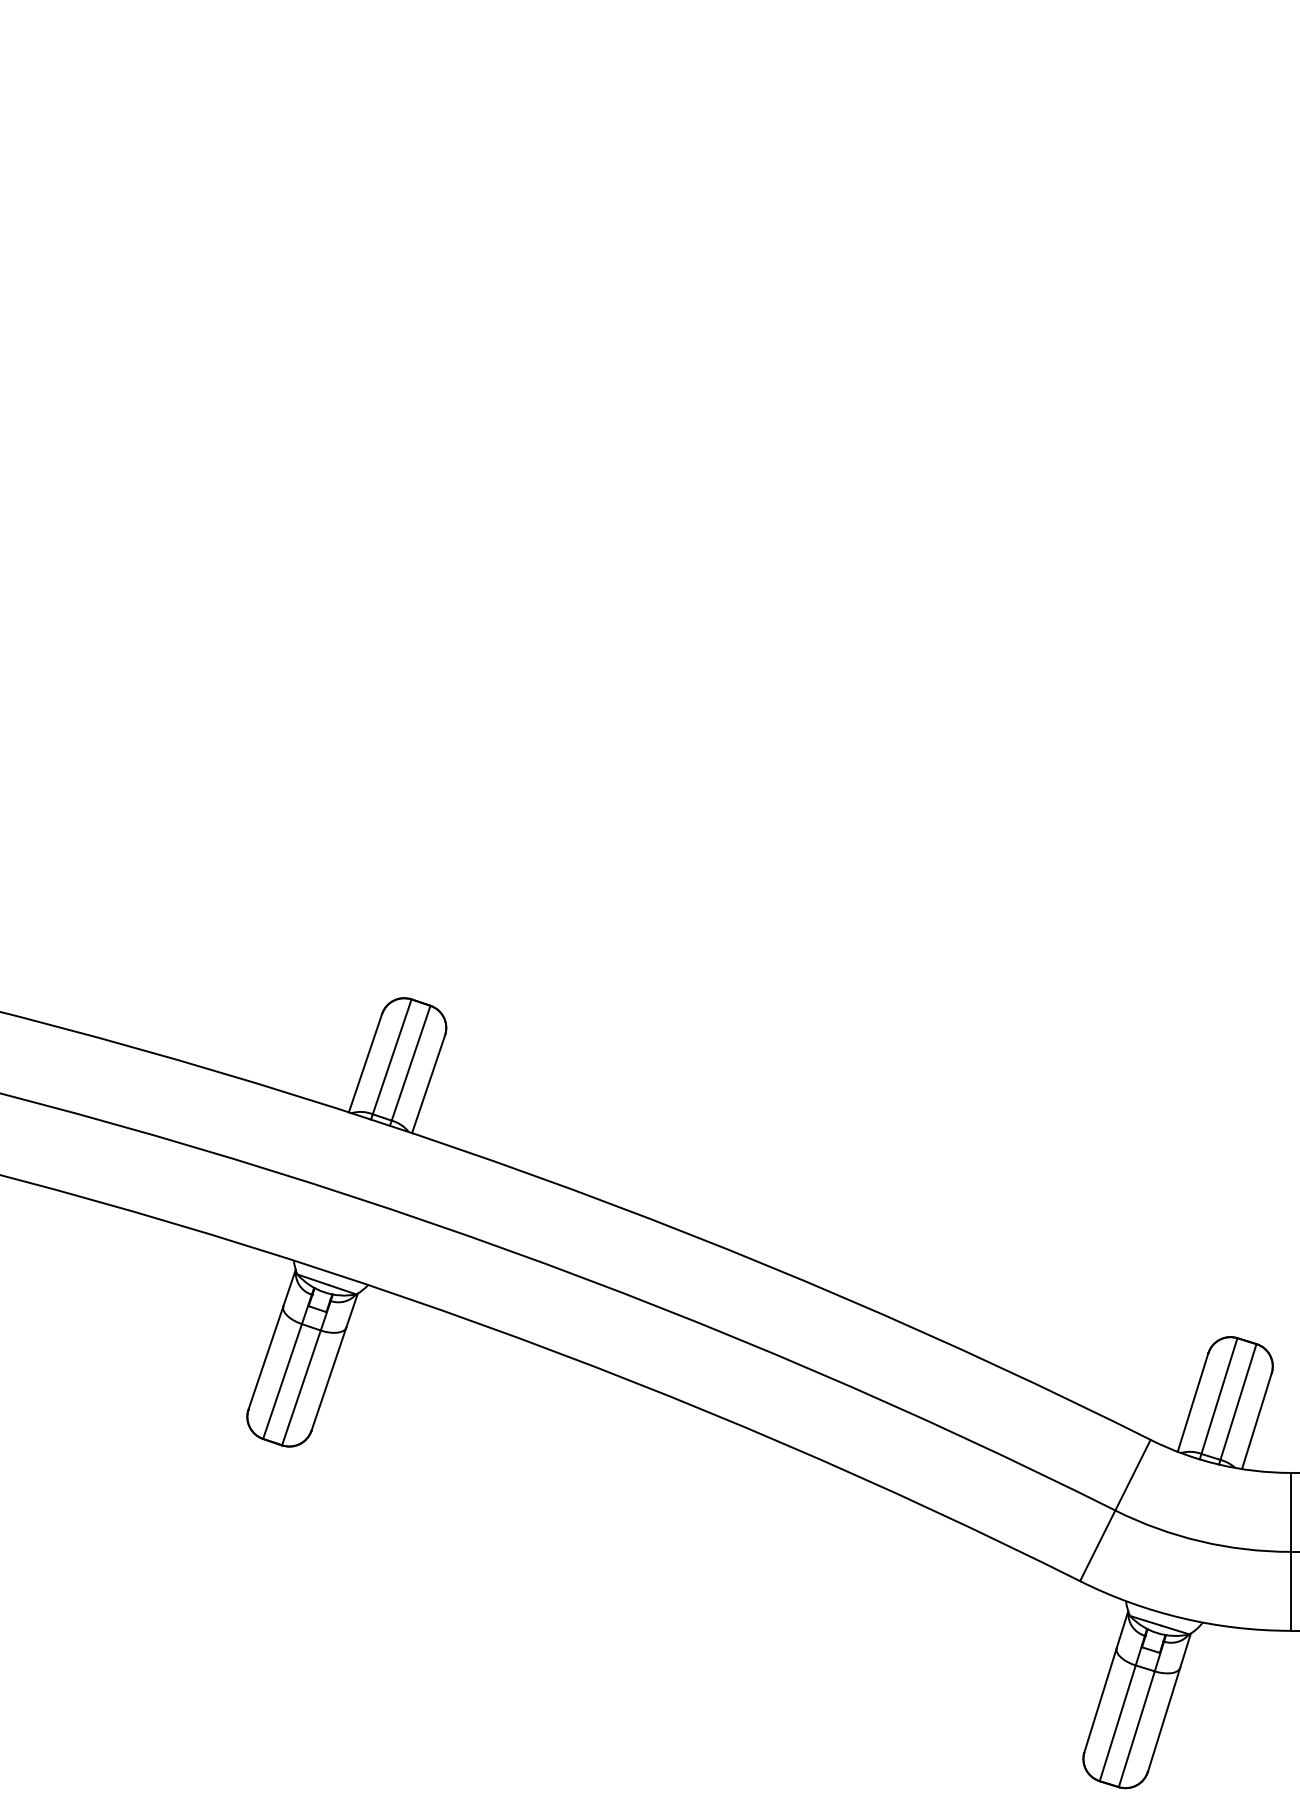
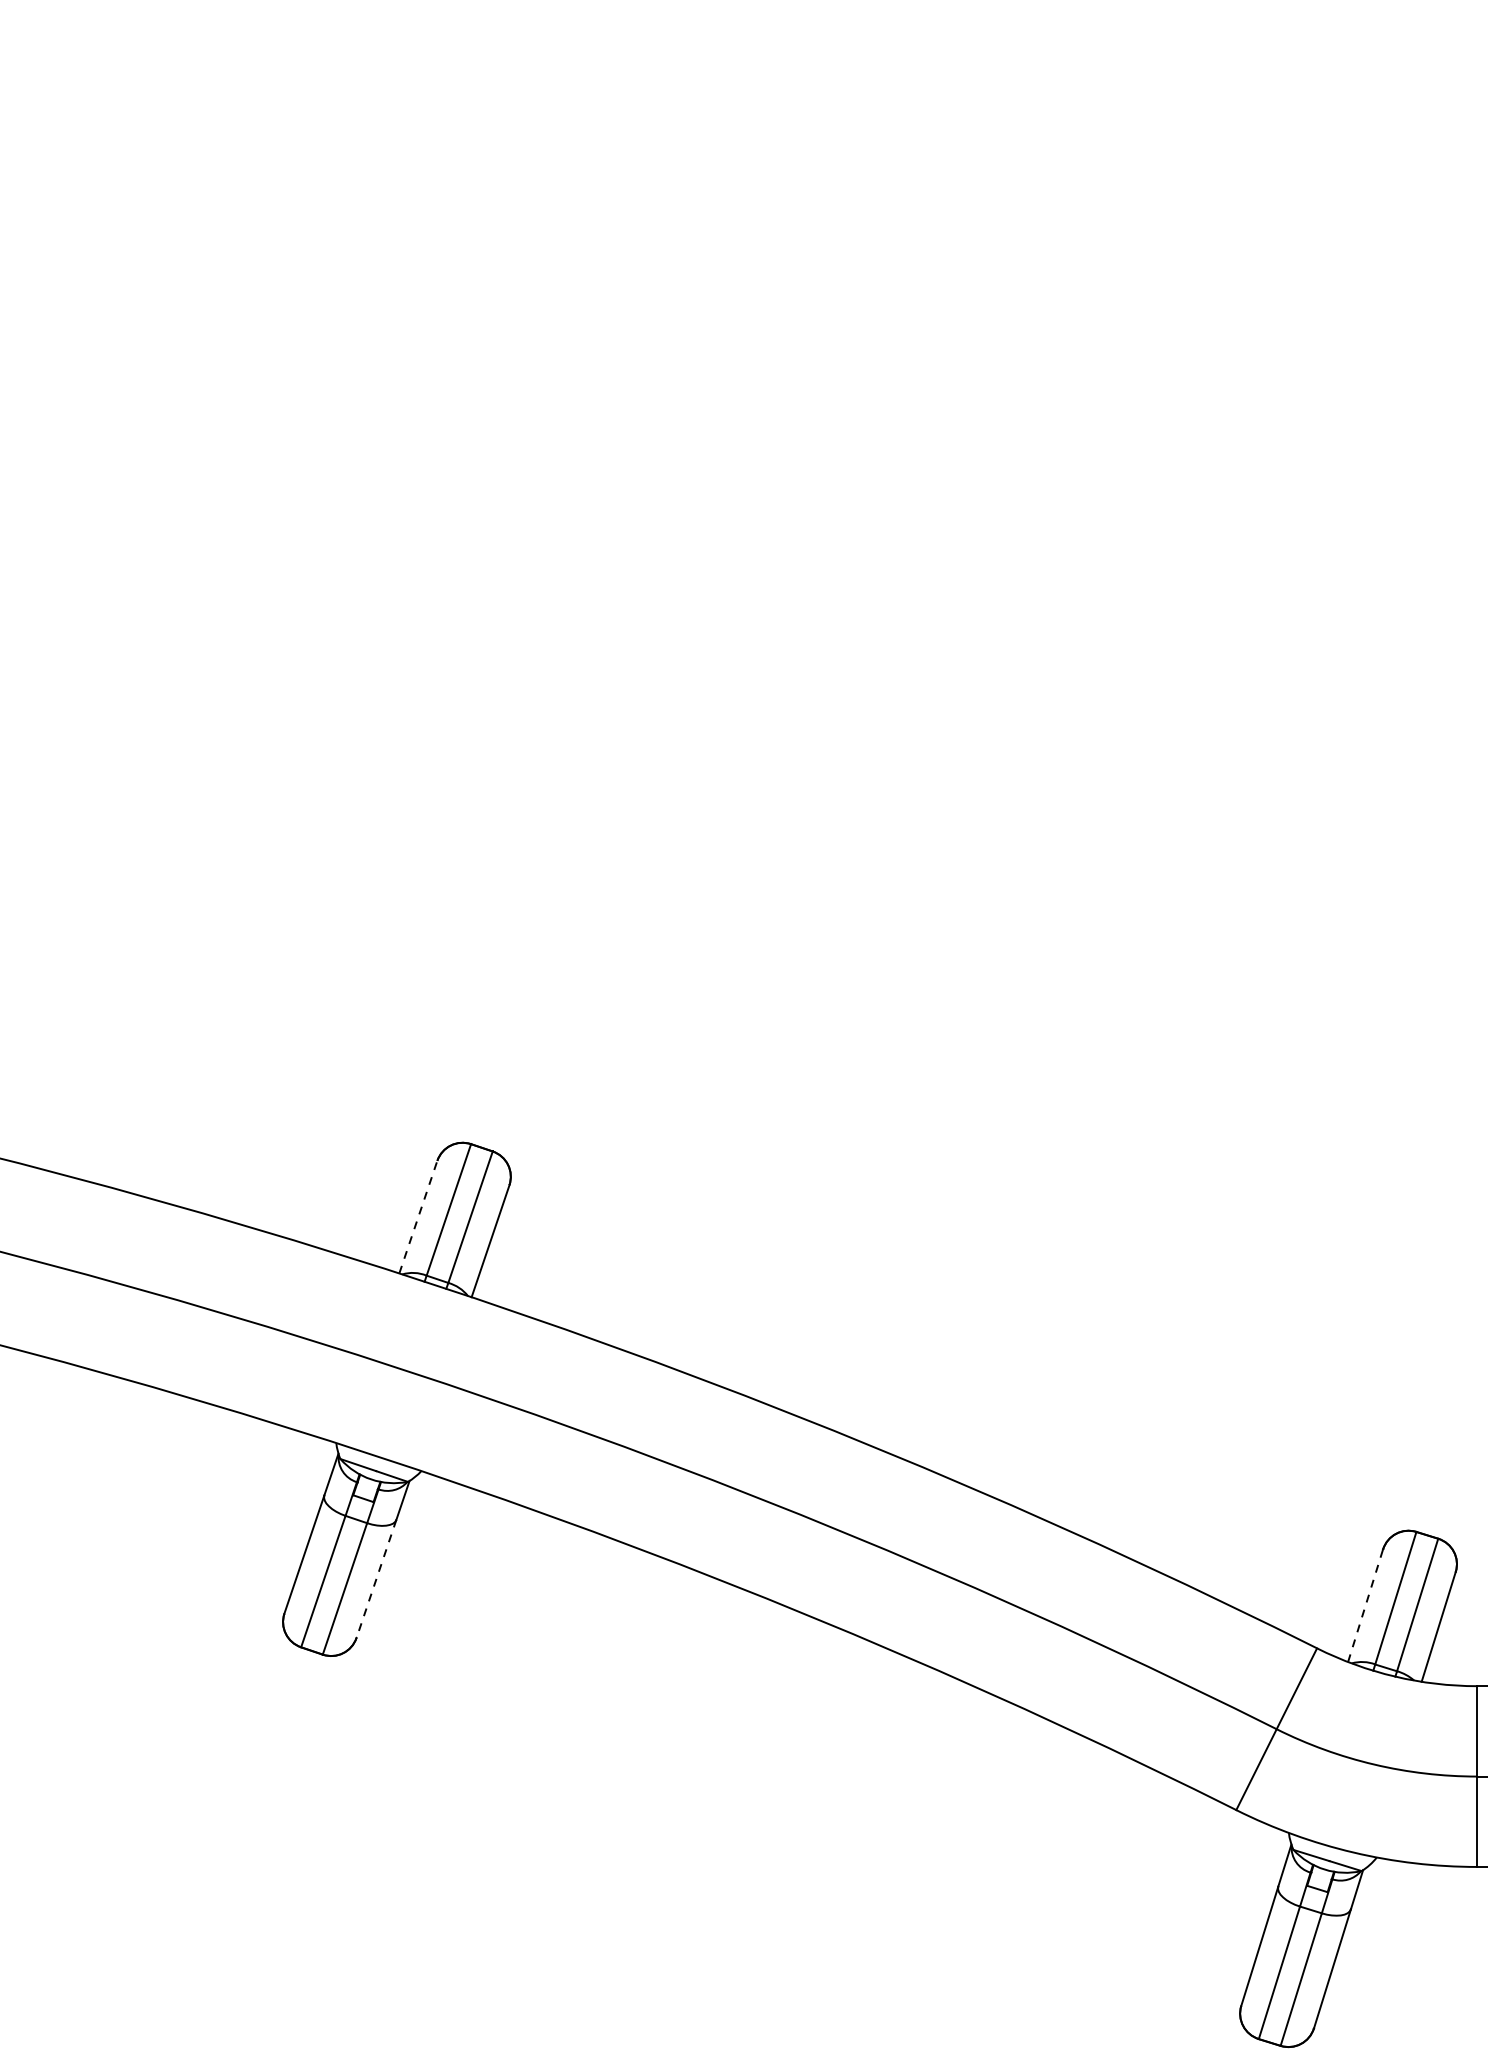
line: (365, 1063) -> (418, 1217), solid -> dashed
line: (328, 1379) -> (375, 1579), solid -> dashed
line: (1193, 1402) -> (1366, 1605), solid -> dashed

